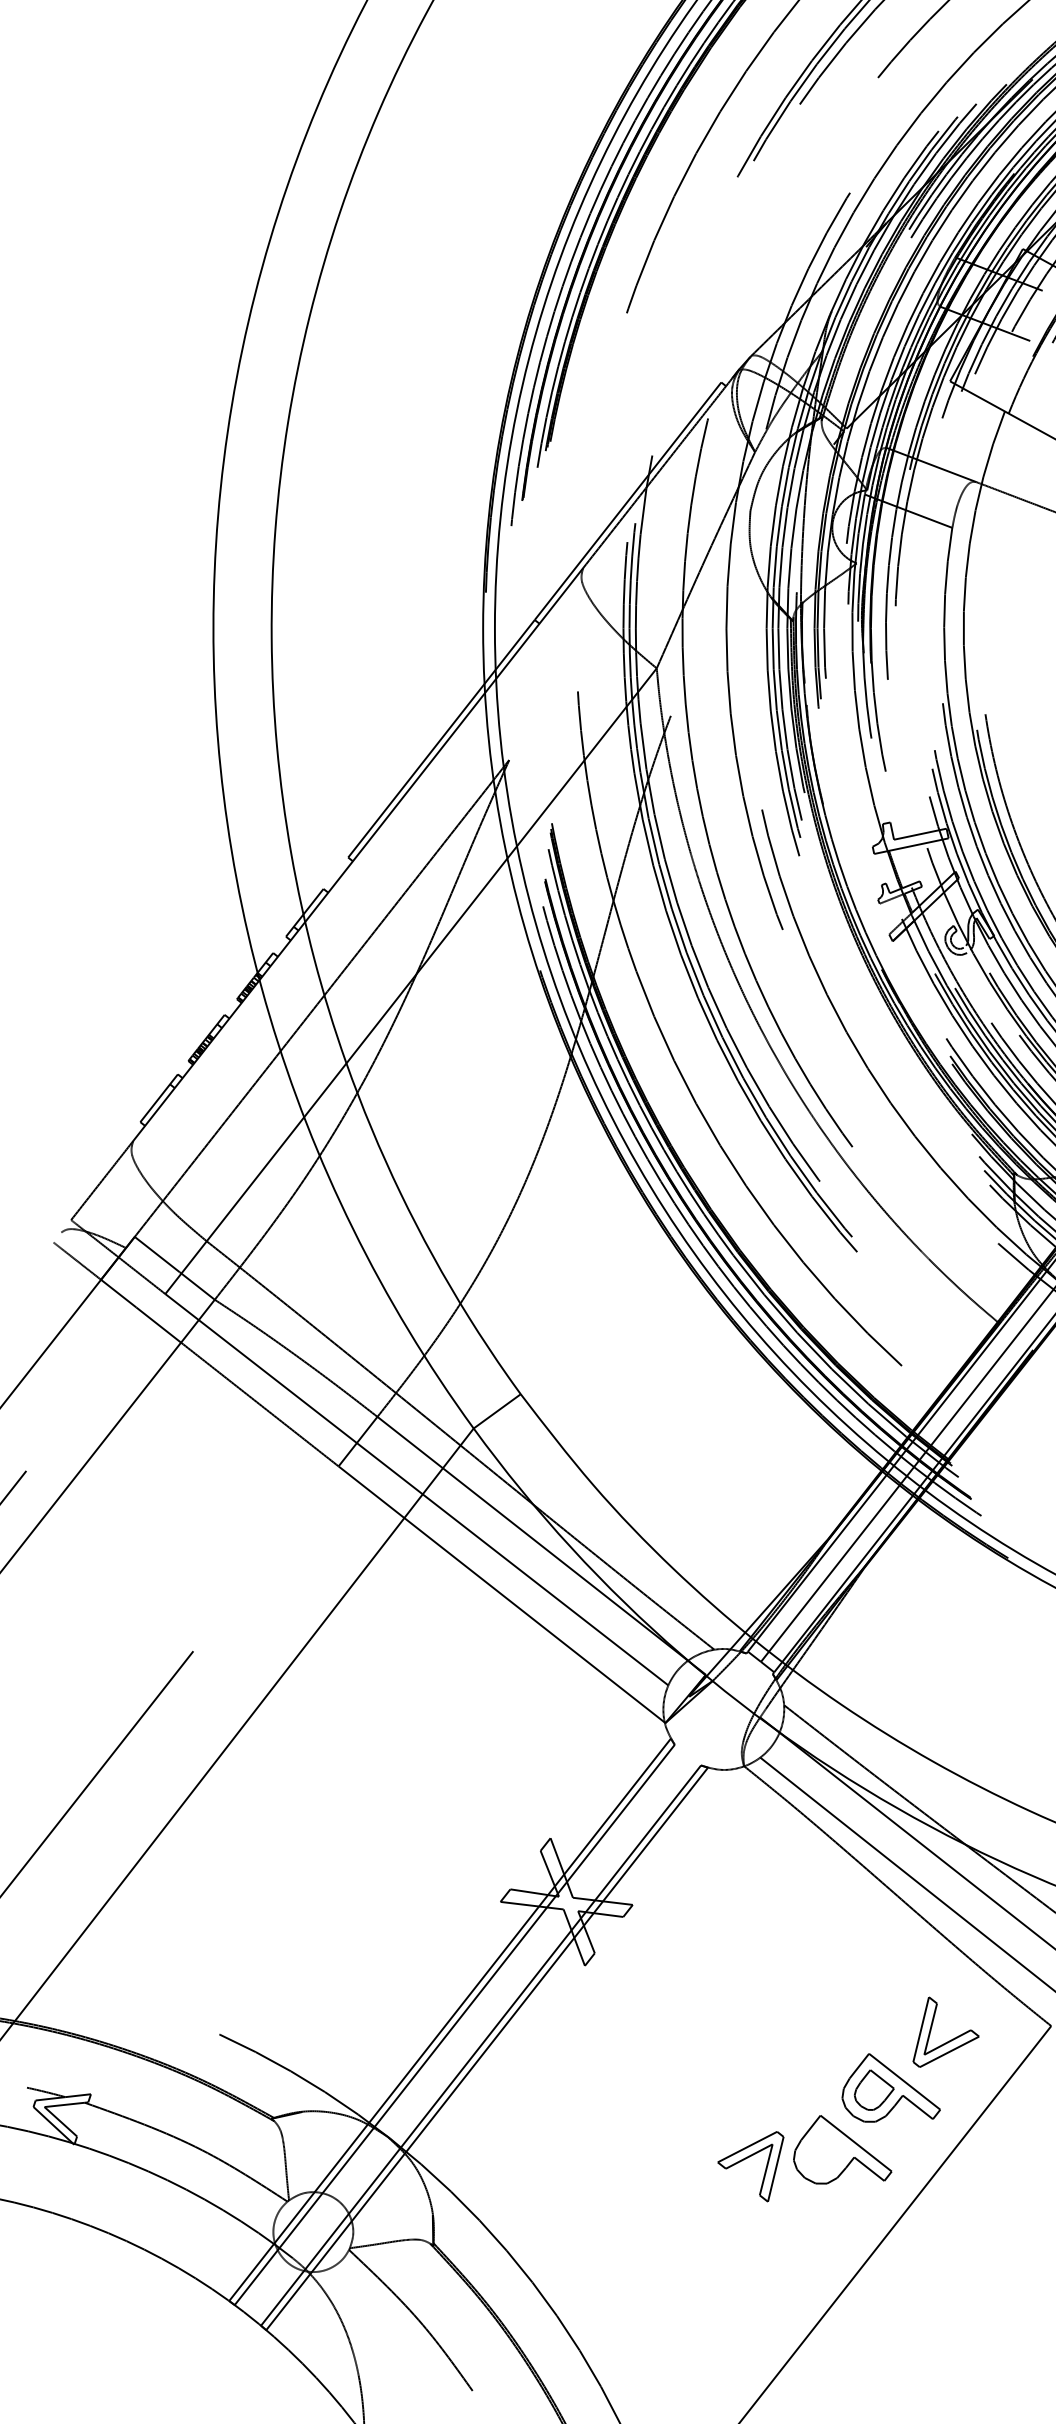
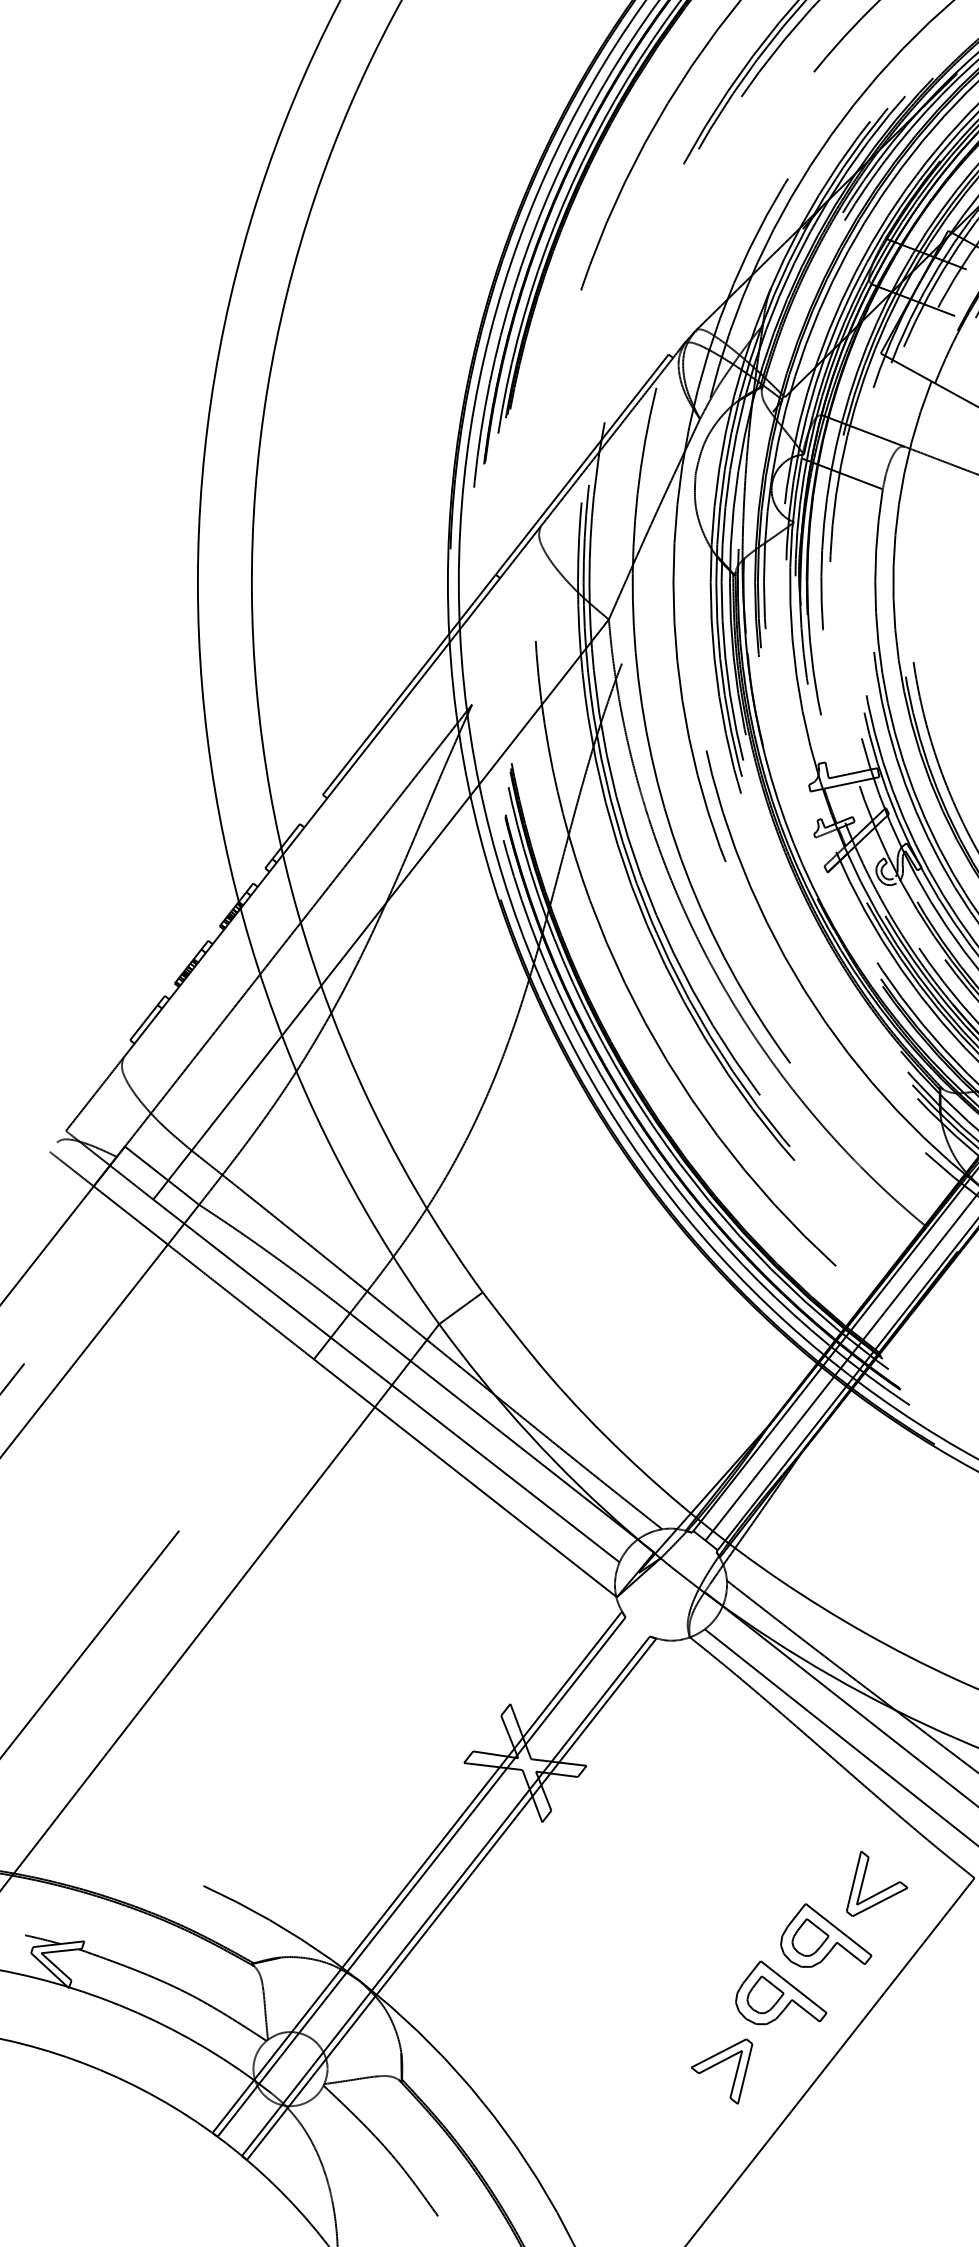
part: (825, 2151) -> (765, 1994), added
part: (744, 2160) -> (716, 2065), moved

